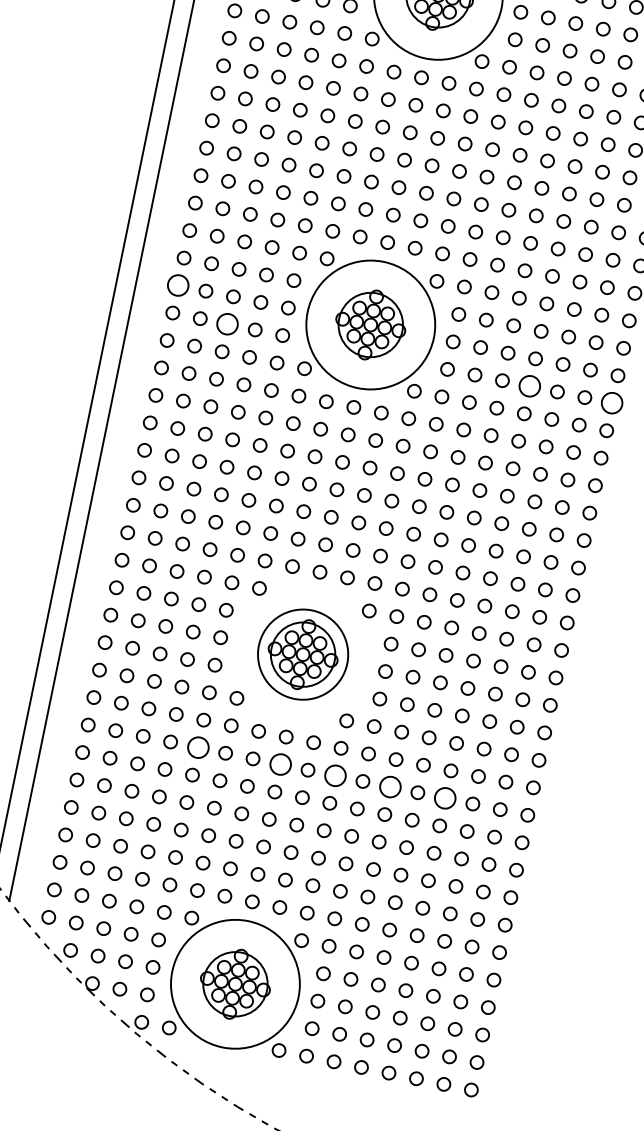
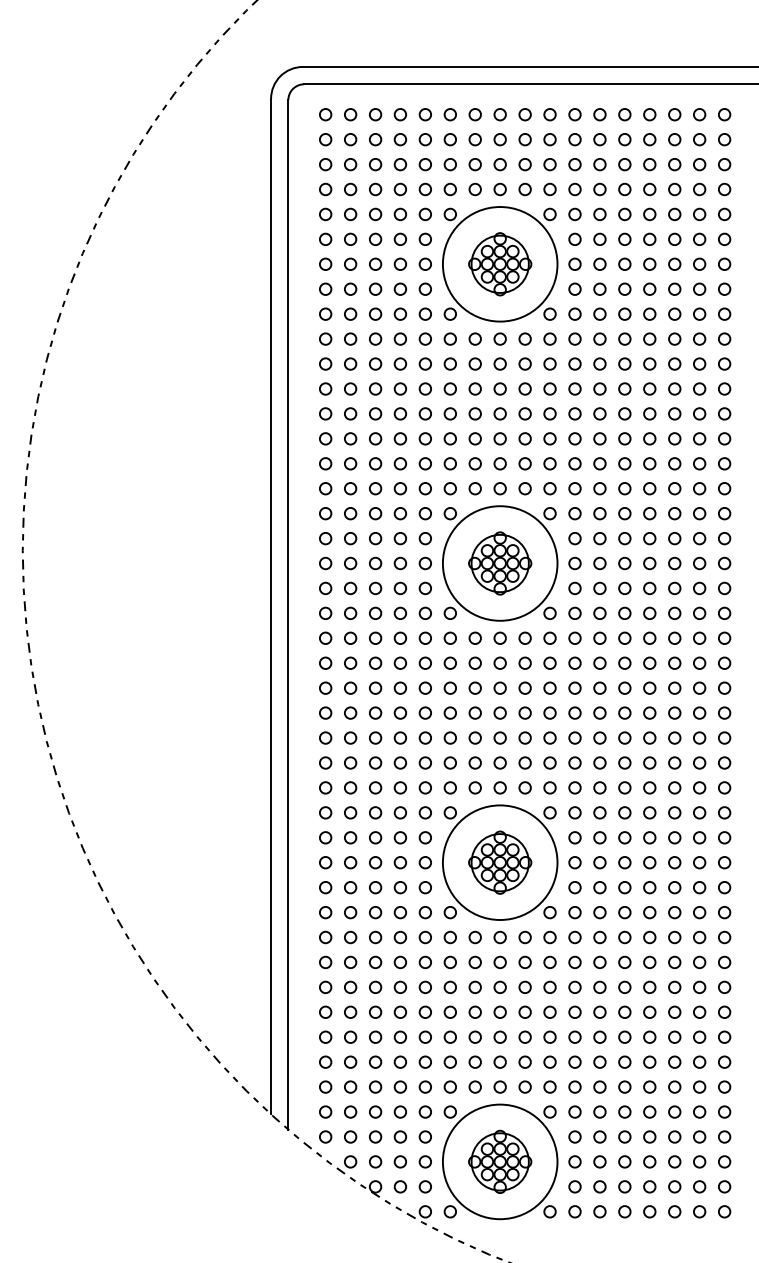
circle: (178, 285) -> (325, 563), size x0.62
circle: (227, 324) -> (375, 588), size x0.62
circle: (529, 386) -> (649, 588), size x0.62
circle: (612, 403) -> (724, 588), size x0.62
circle: (302, 654) -> (499, 862), size x1.43
circle: (197, 747) -> (424, 962), size x0.62
circle: (279, 764) -> (499, 962), size x0.62
circle: (334, 775) -> (549, 962), size x0.62
circle: (389, 787) -> (599, 962), size x0.62
circle: (445, 798) -> (649, 962), size x0.62

